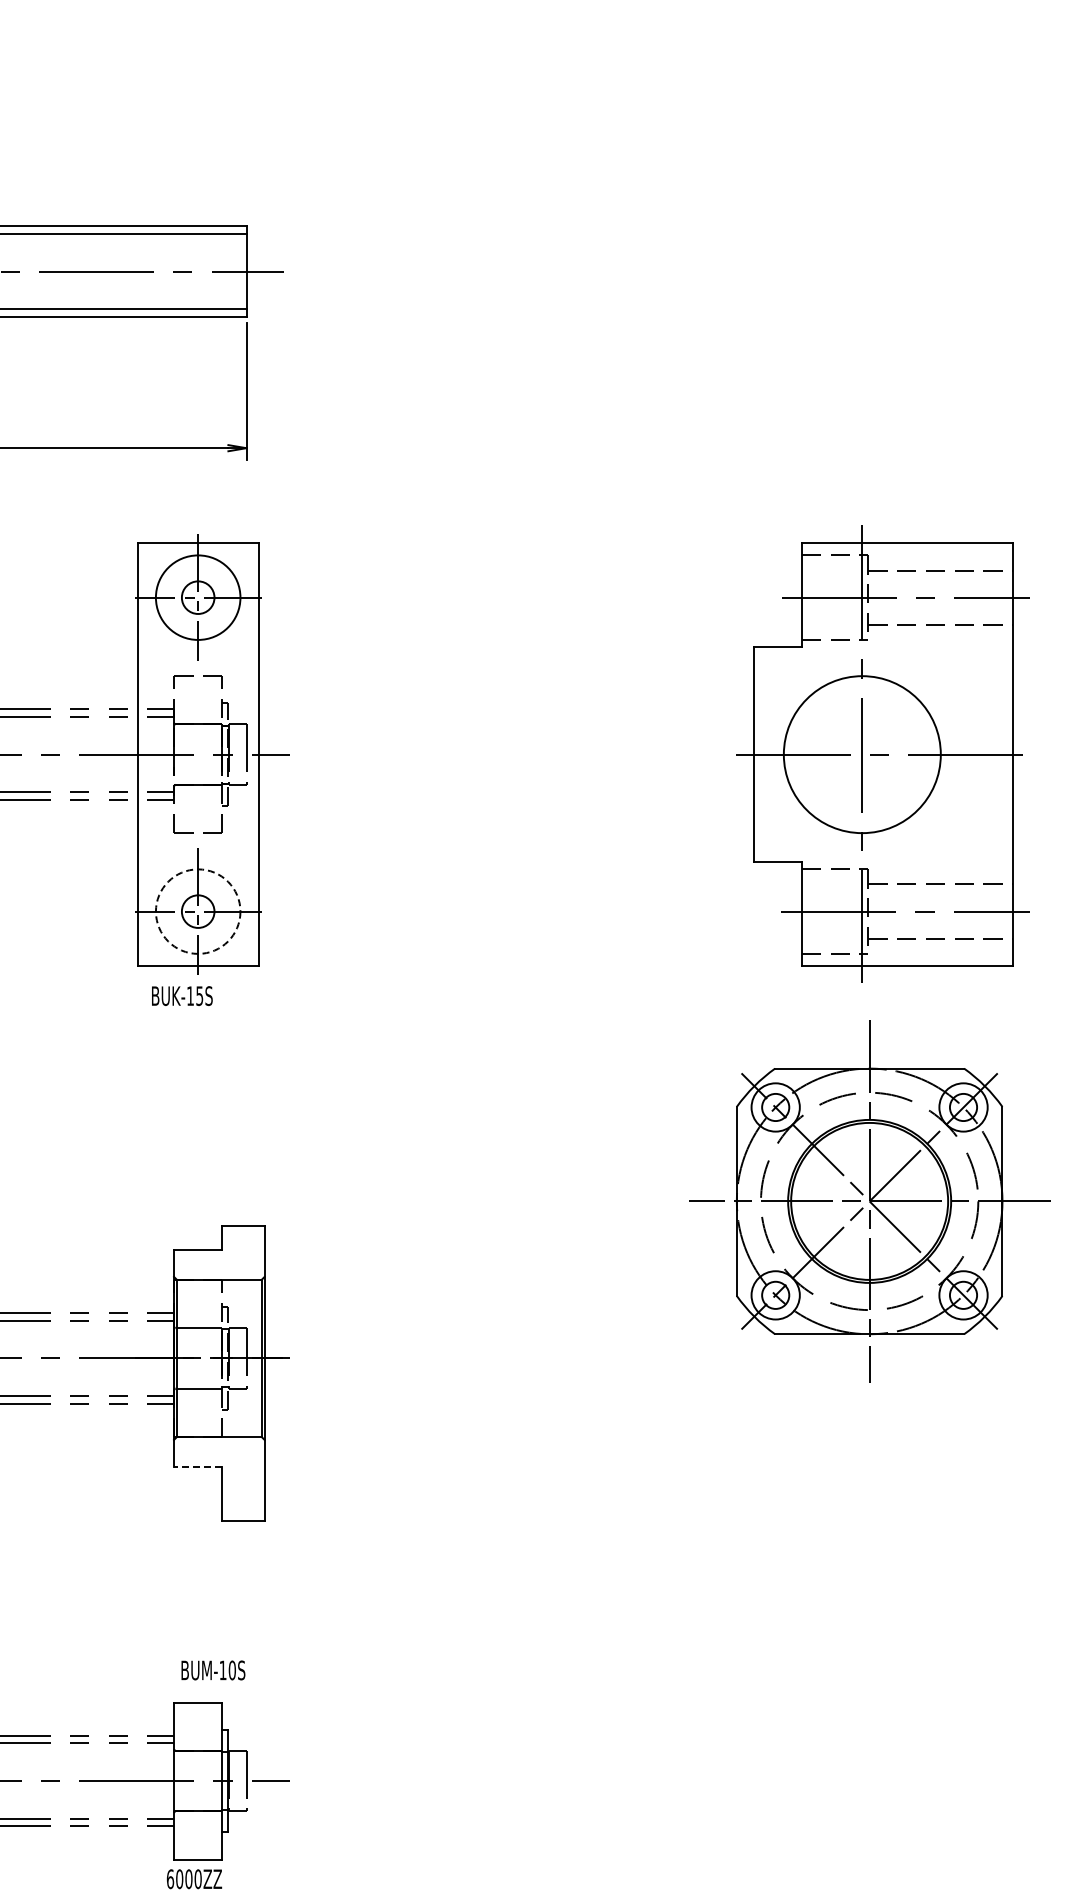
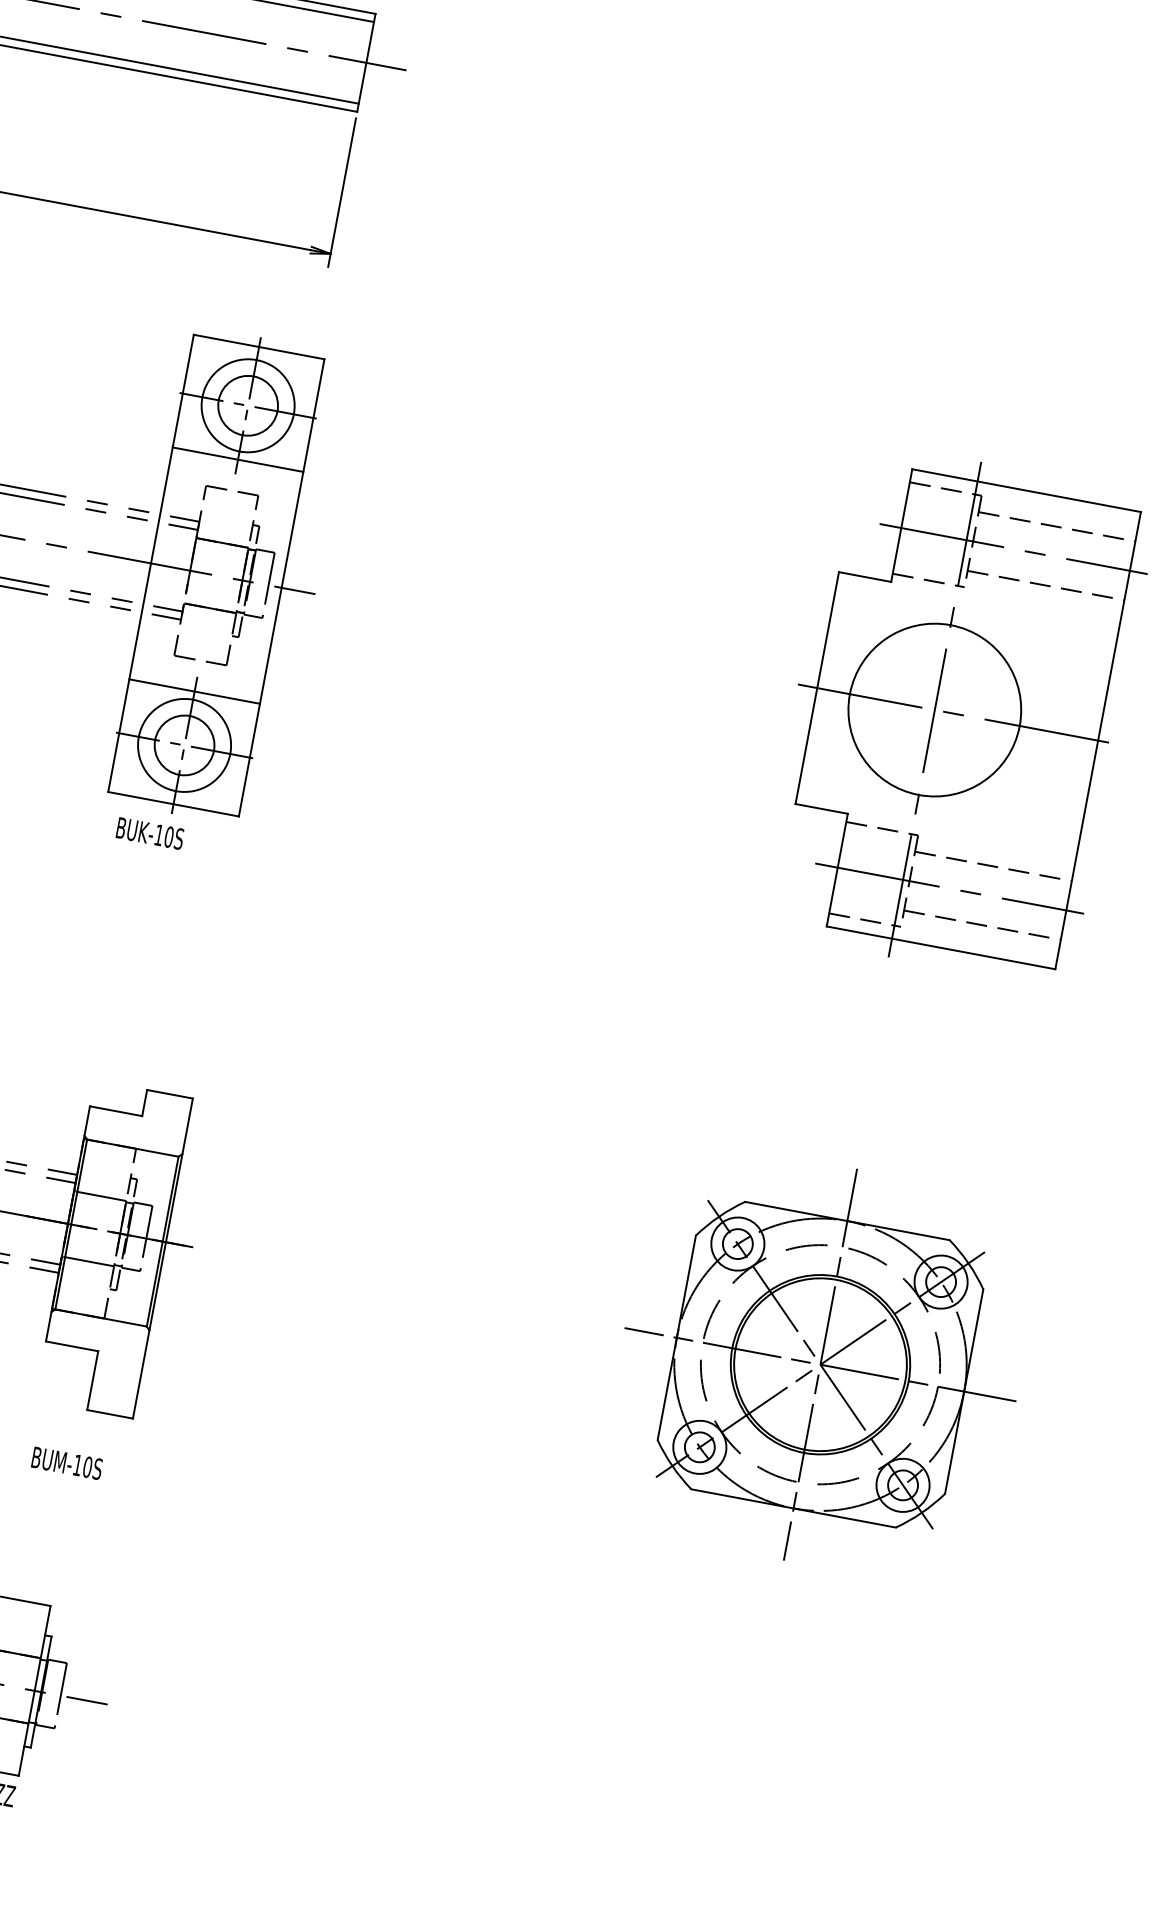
circle: (198, 597) -> (248, 405), size x1.67
line: (197, 647) -> (237, 459), added
line: (197, 861) -> (193, 691), added
circle: (197, 911) -> (183, 745), dashed -> solid
circle: (198, 911) -> (184, 745), size x1.67
text: (199, 995) -> (168, 836), BUK-15S -> BUK-10S
part: (869, 1201) -> (820, 1364), moved
line: (197, 1467) -> (71, 1346), dashed -> solid
text: (213, 1670) -> (67, 1463), moved

